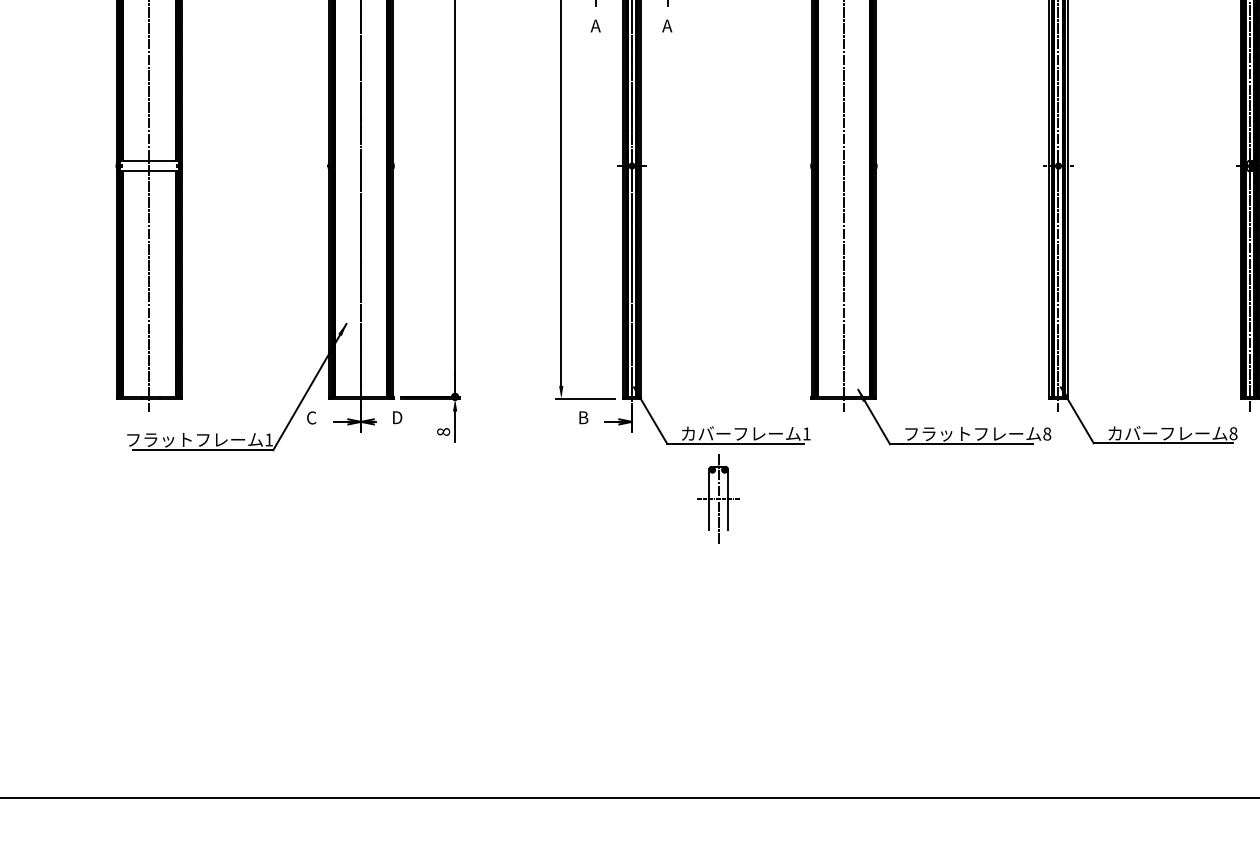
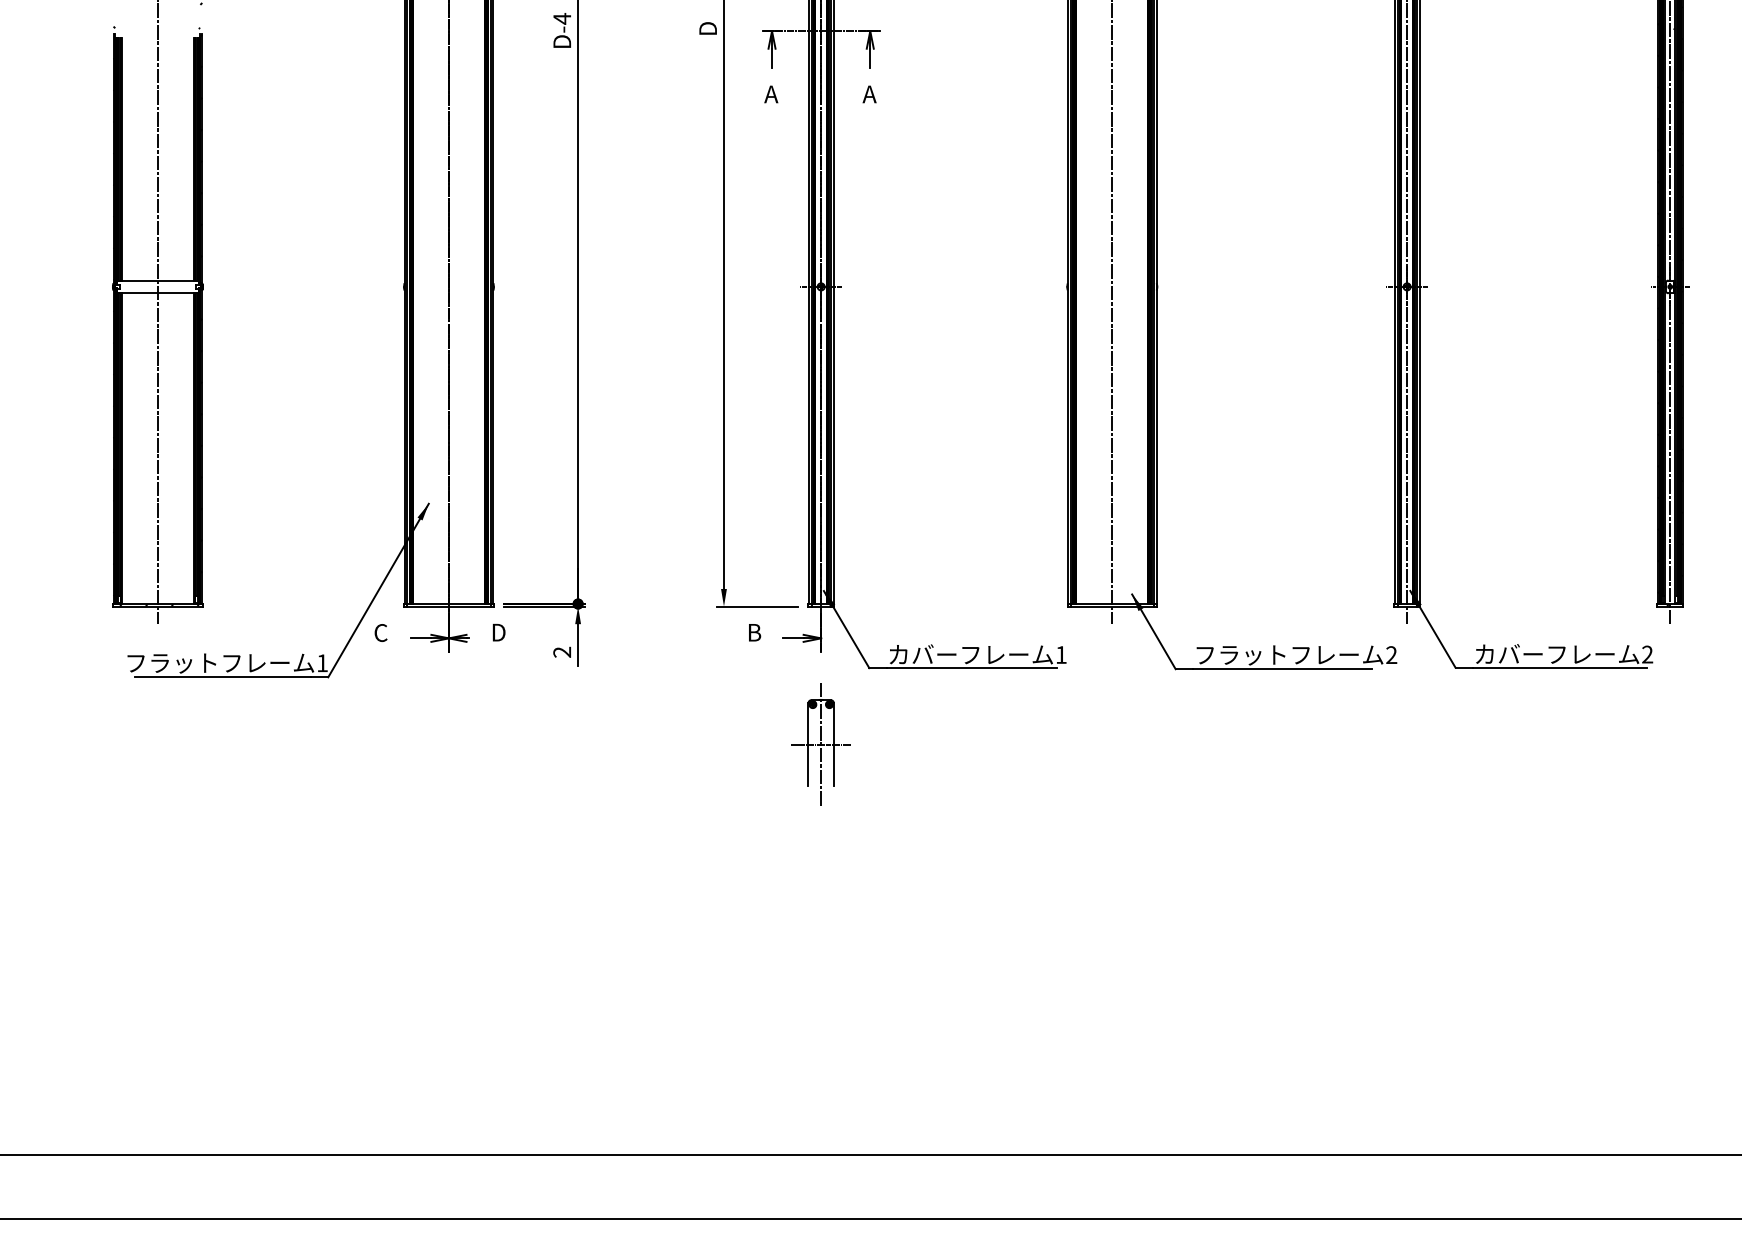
text: (443, 431) -> (562, 651), 8 -> 2
text: (1233, 433) -> (1647, 654), 8 -> 2
text: (1047, 434) -> (1391, 655), 8 -> 2
part: (718, 499) -> (820, 744), moved

